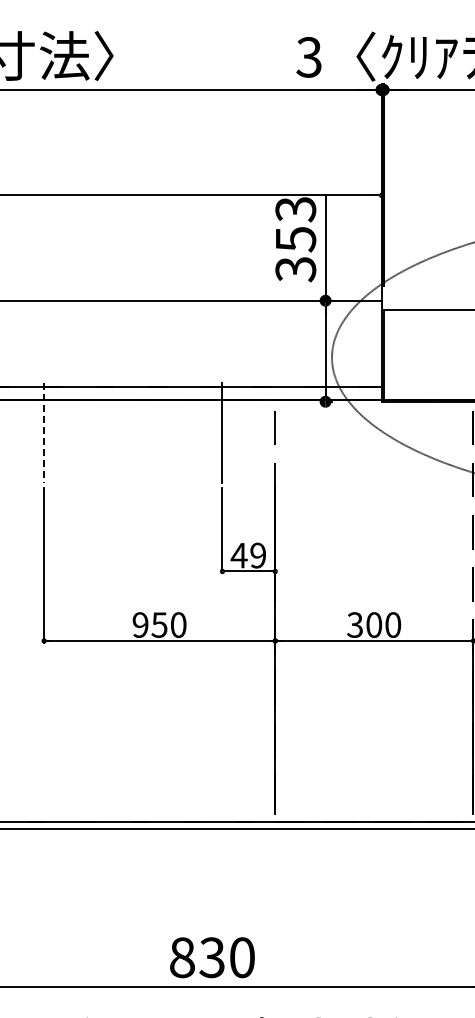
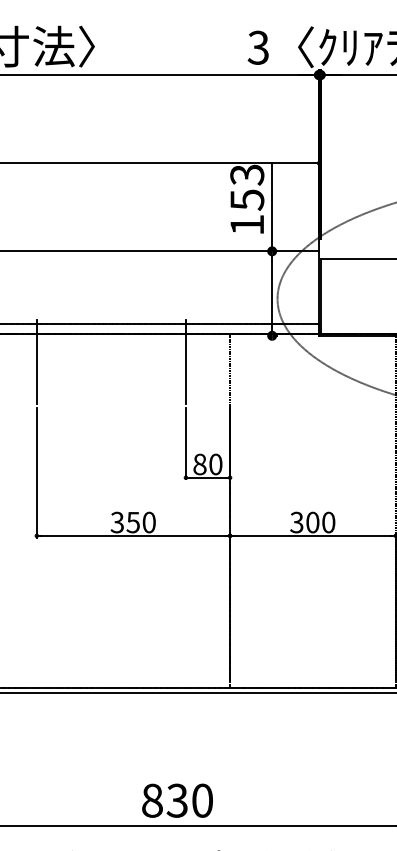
text: (295, 269) -> (247, 225), 353 -> 153
line: (44, 433) -> (37, 362), dashed -> solid
text: (248, 555) -> (207, 464), 49 -> 80
text: (140, 624) -> (117, 522), 950 -> 350

